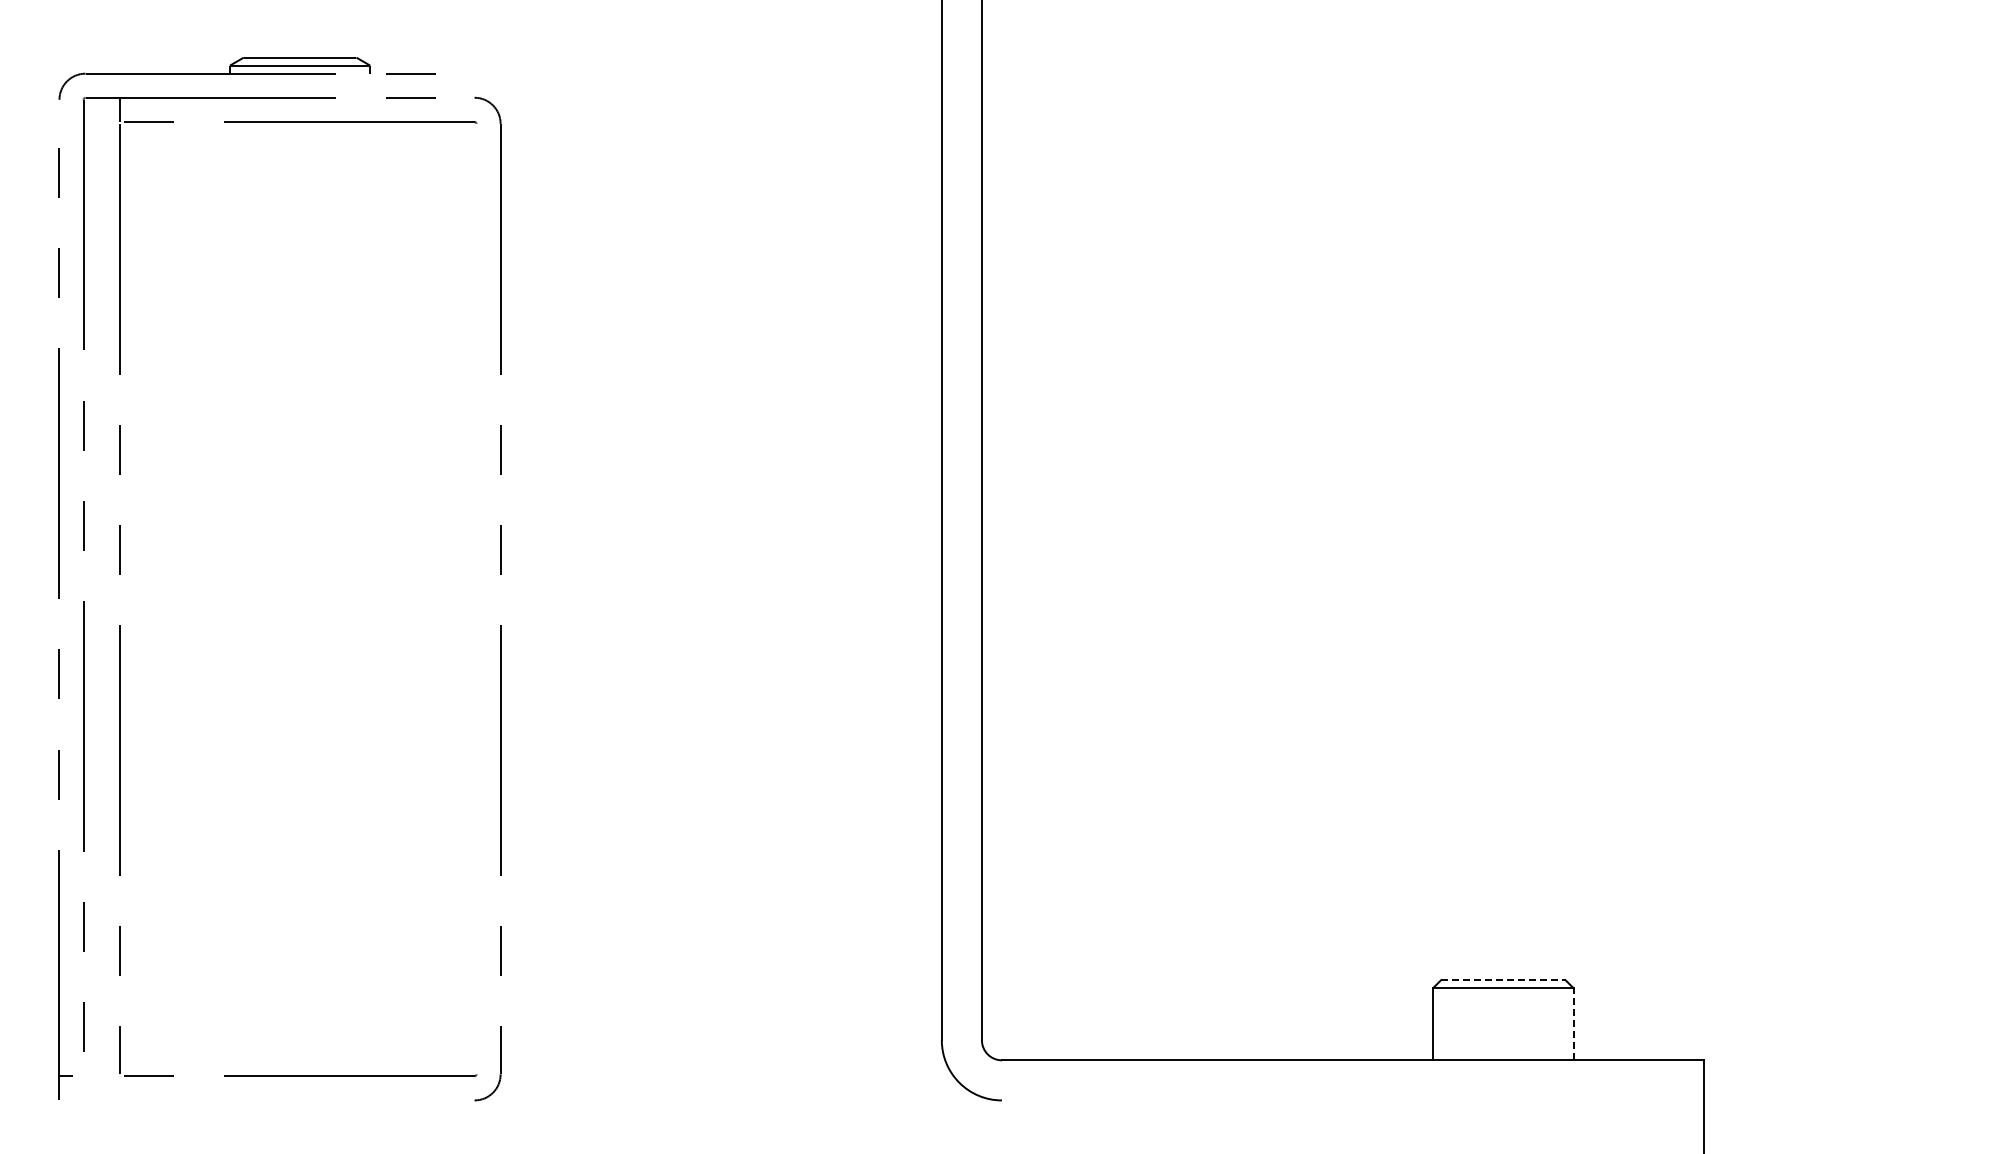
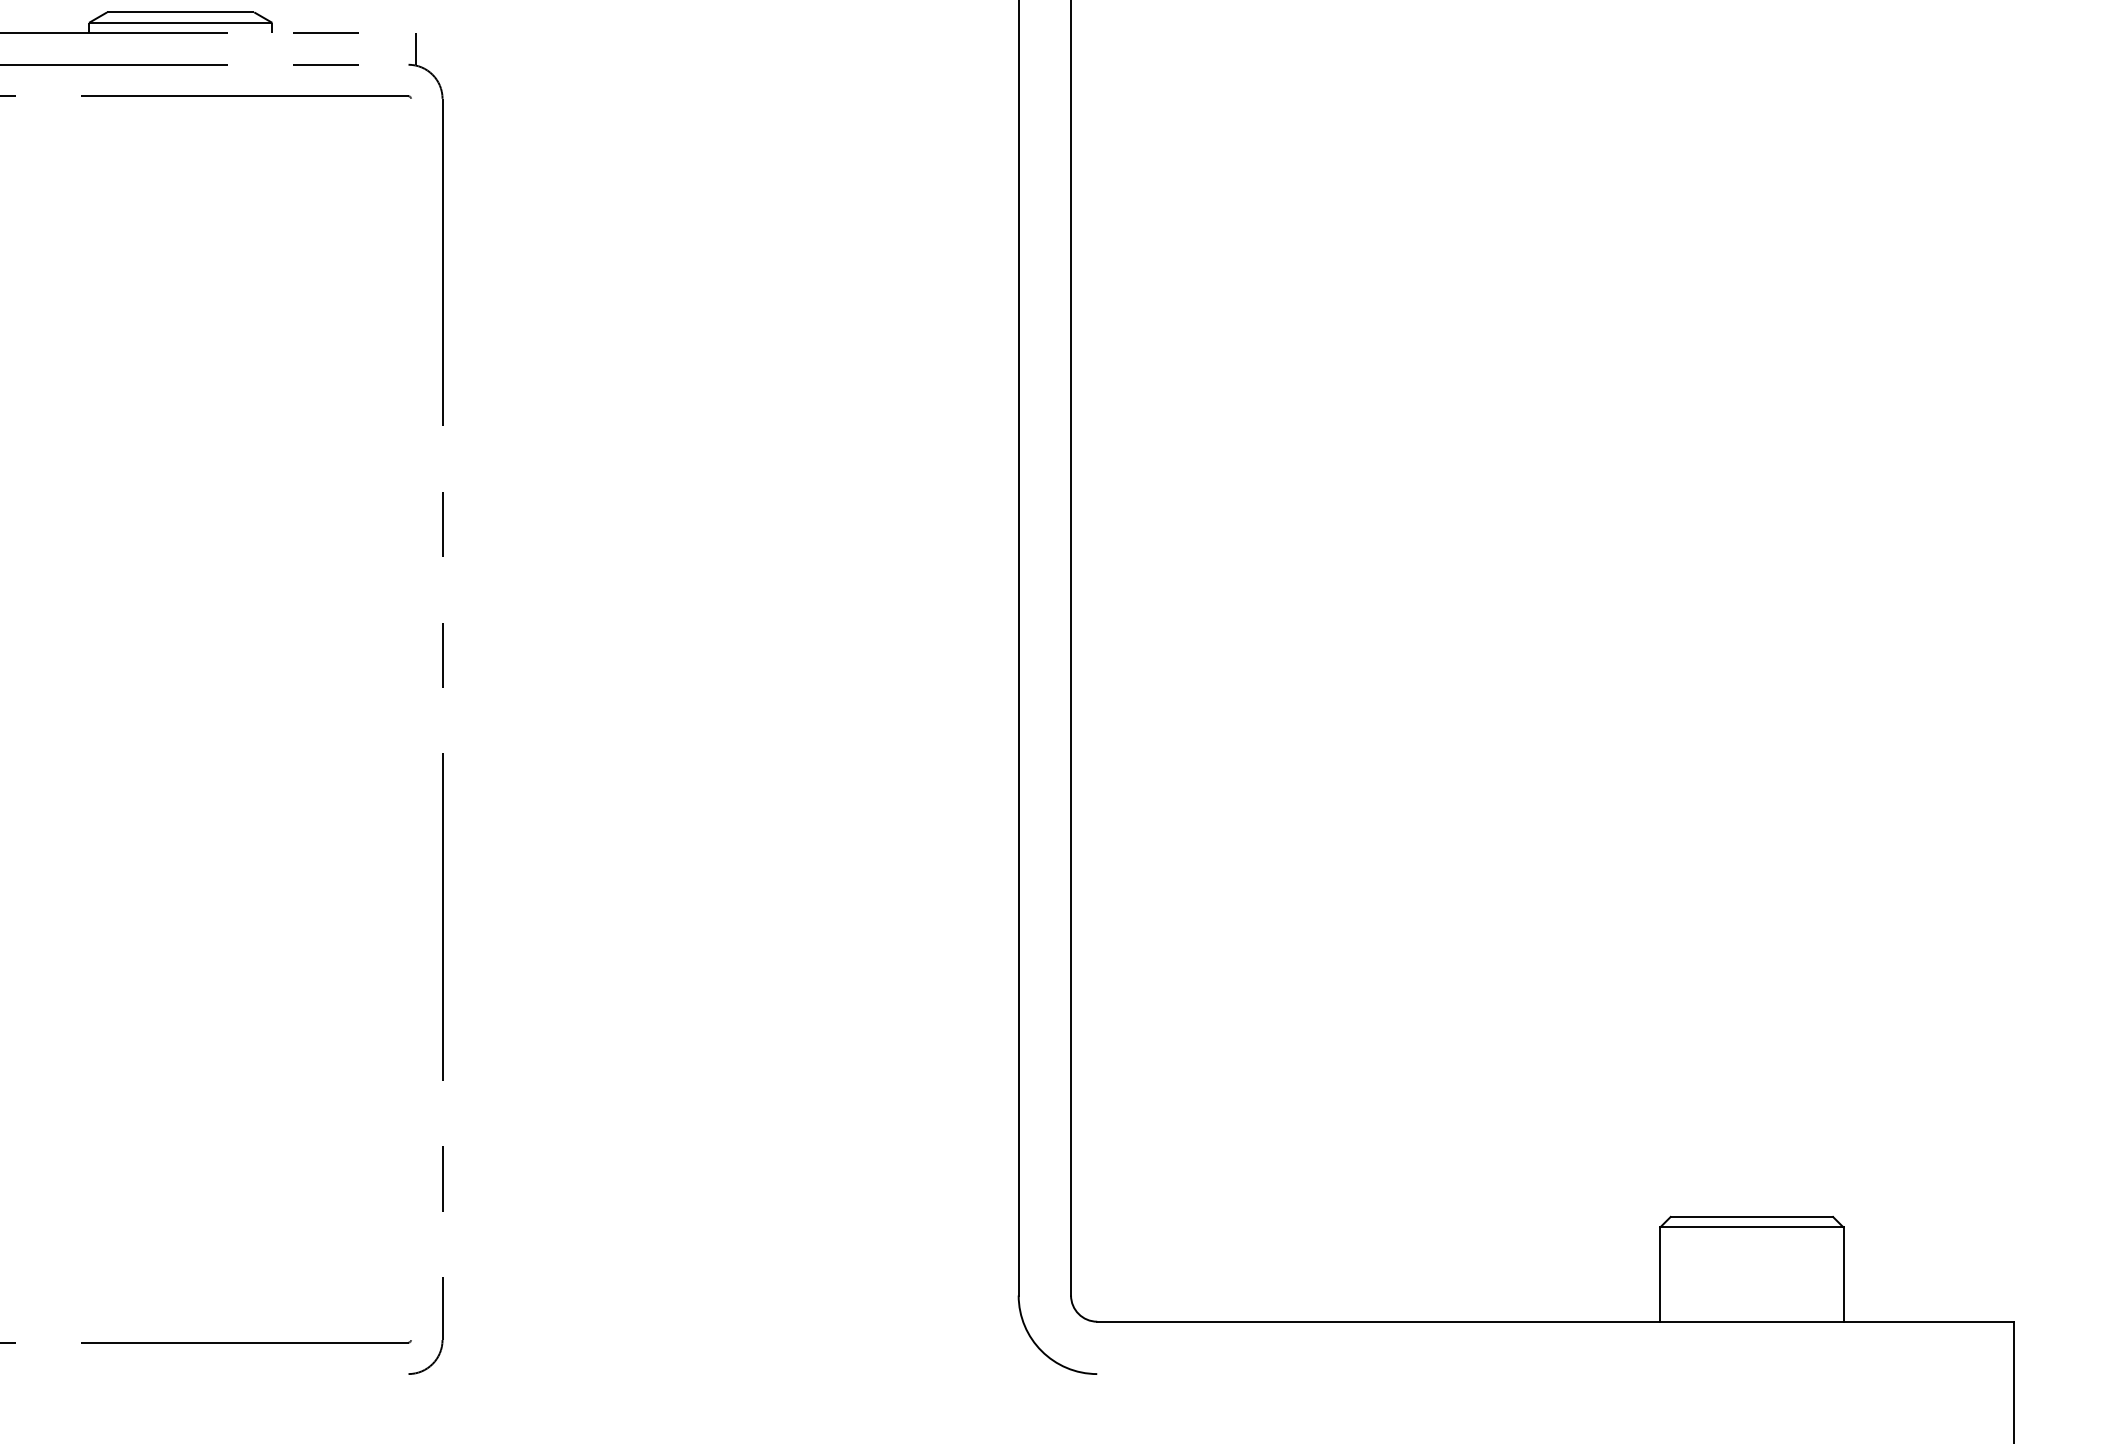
line: (480, 85) -> (416, 48), added
line: (1503, 980) -> (1752, 1217), dashed -> solid
line: (1573, 1023) -> (1843, 1273), dashed -> solid

